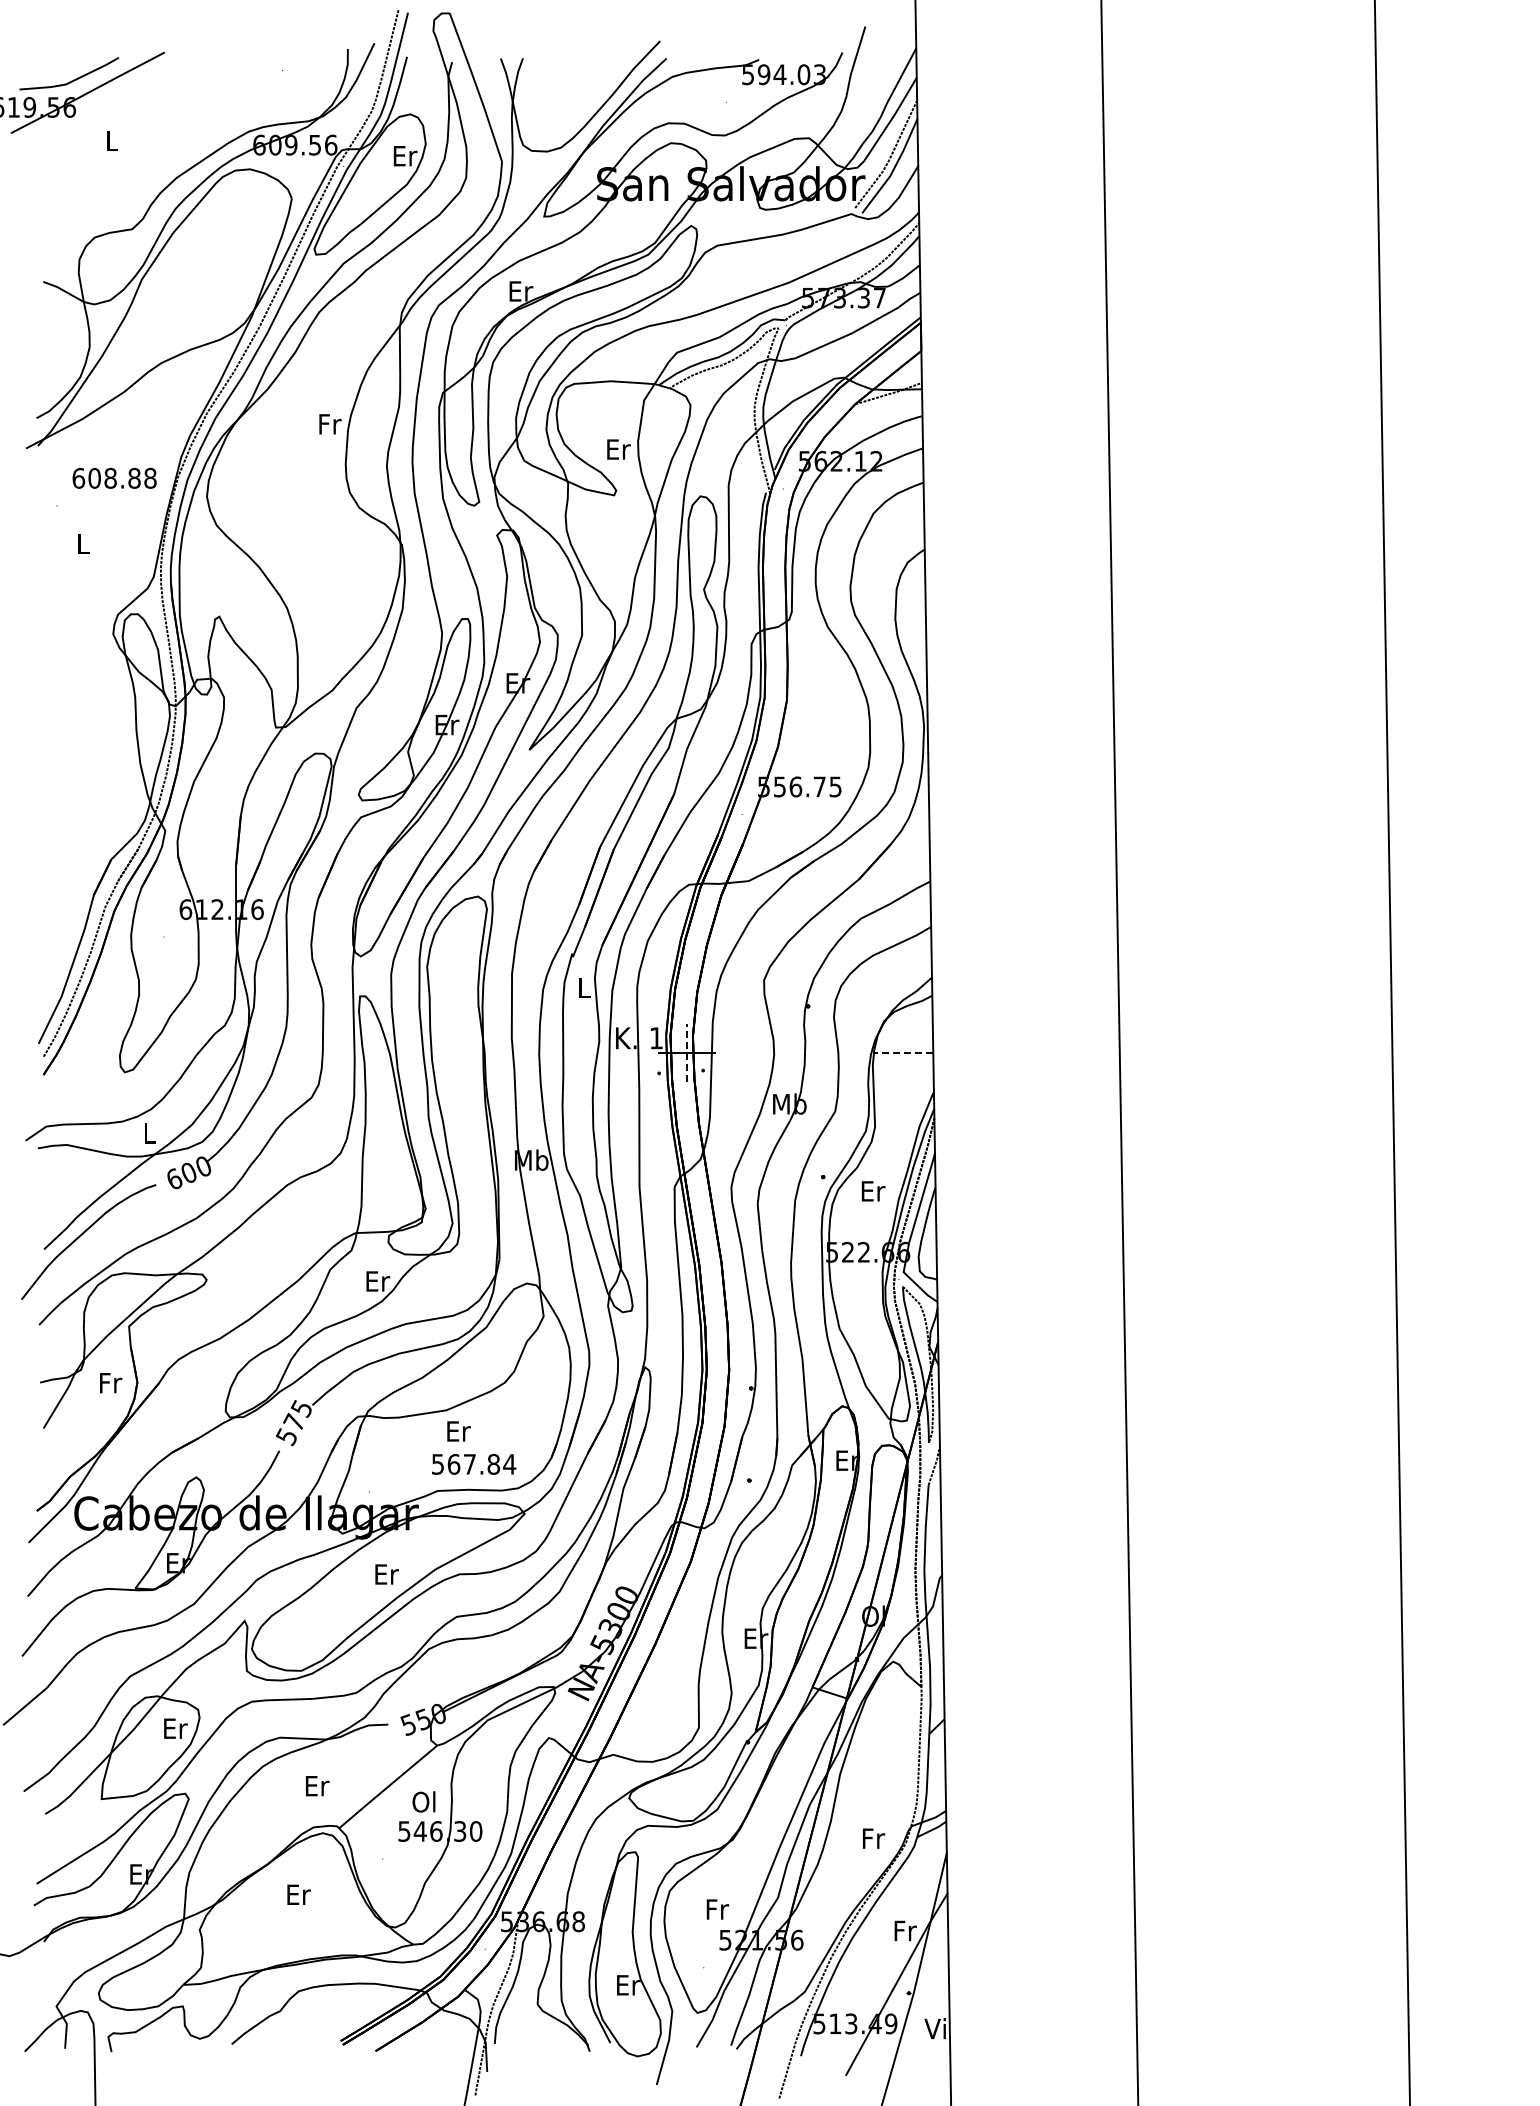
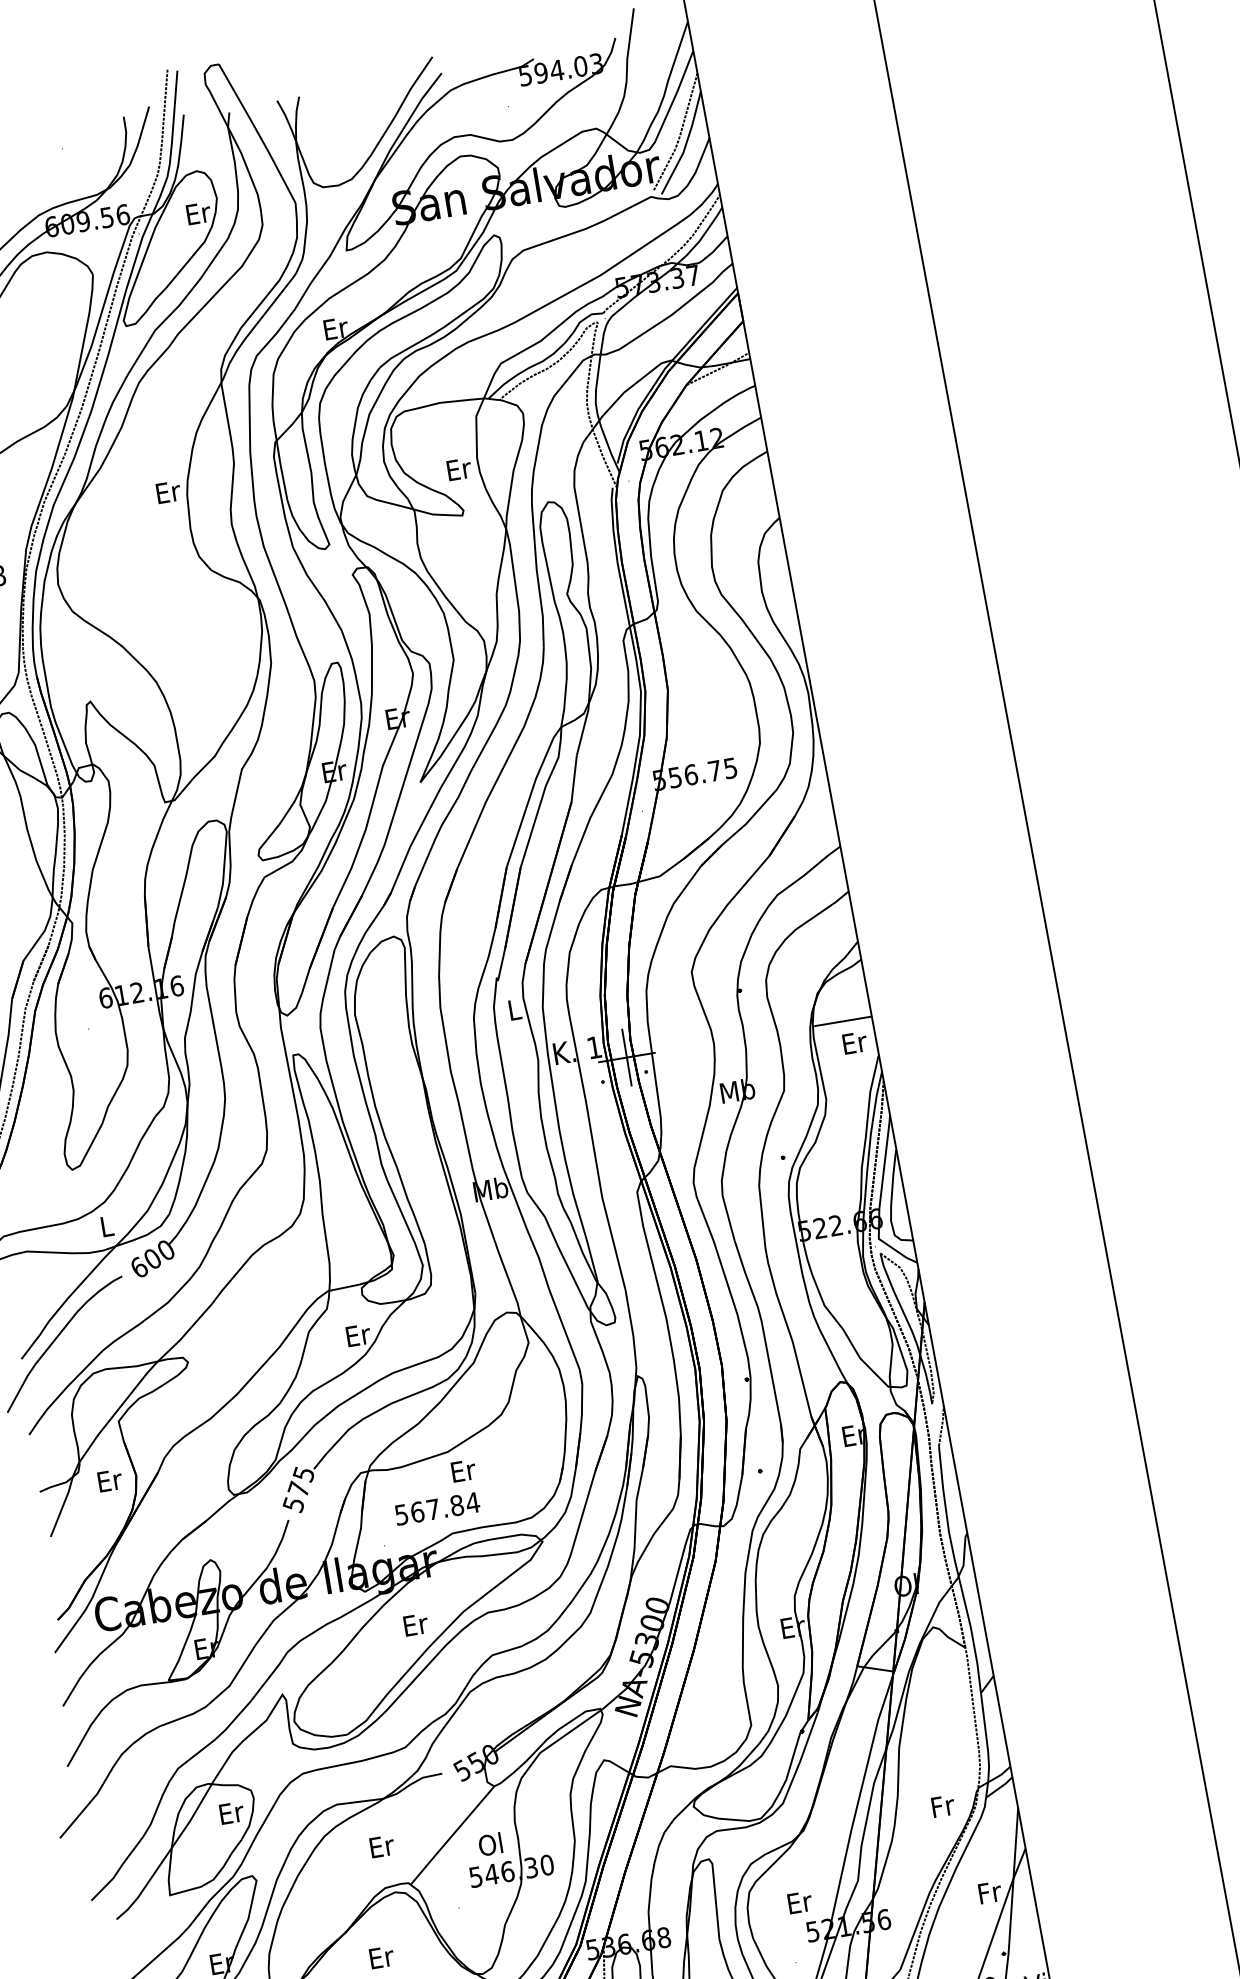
text: (330, 424) -> (168, 492), Fr -> Er
line: (686, 1052) -> (626, 1056), dashed -> solid
line: (903, 1053) -> (842, 1021), dashed -> solid
text: (873, 1191) -> (855, 1043), moved
text: (110, 1383) -> (109, 1481), Fr -> Er
text: (474, 1464) -> (437, 1508), moved
text: (717, 1909) -> (799, 1902), Fr -> Er

